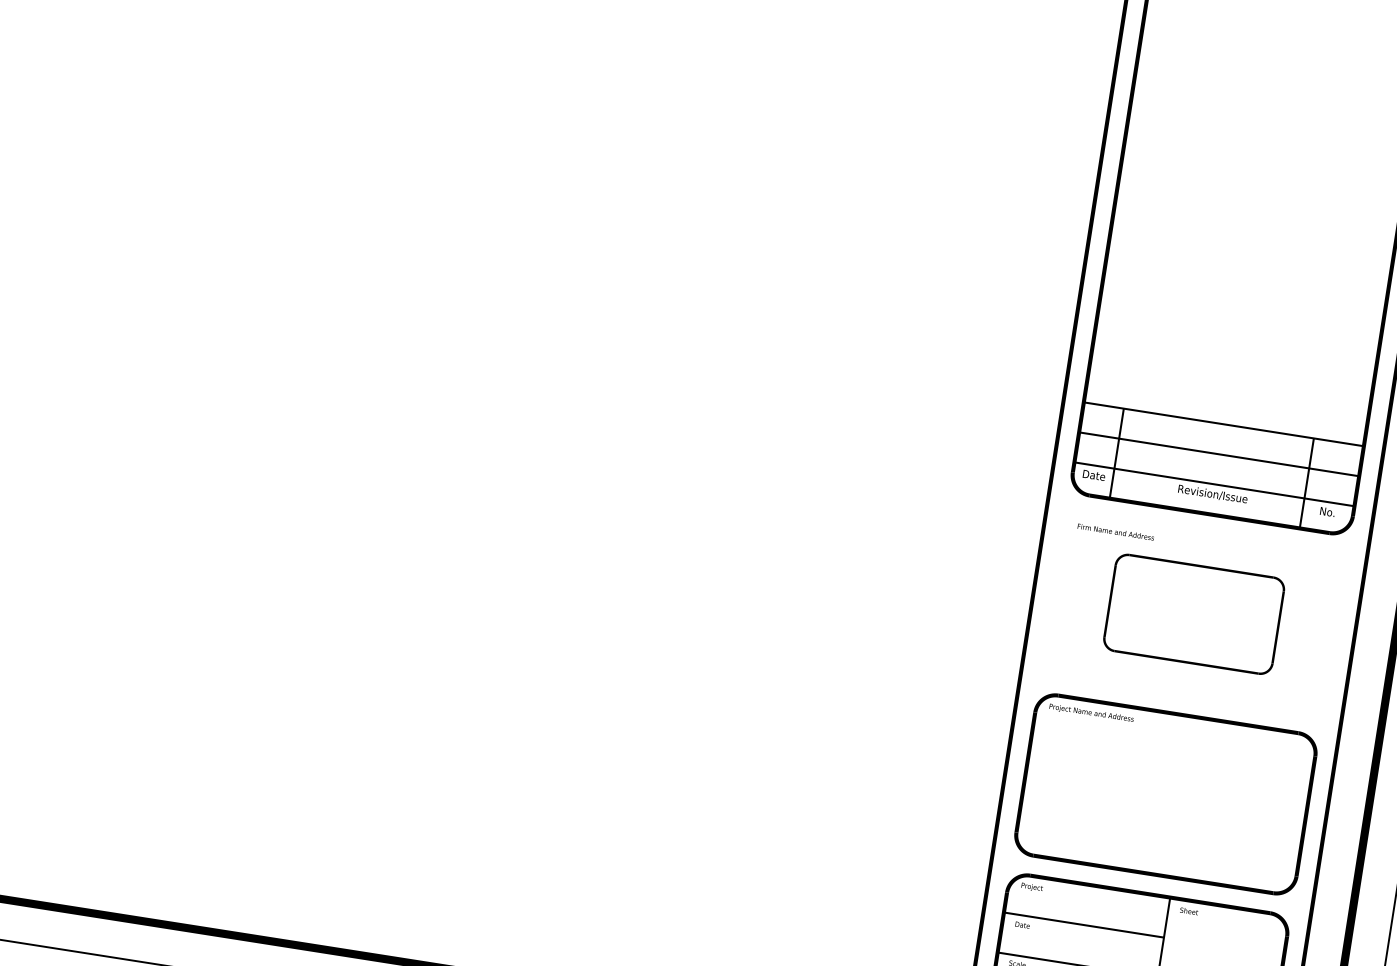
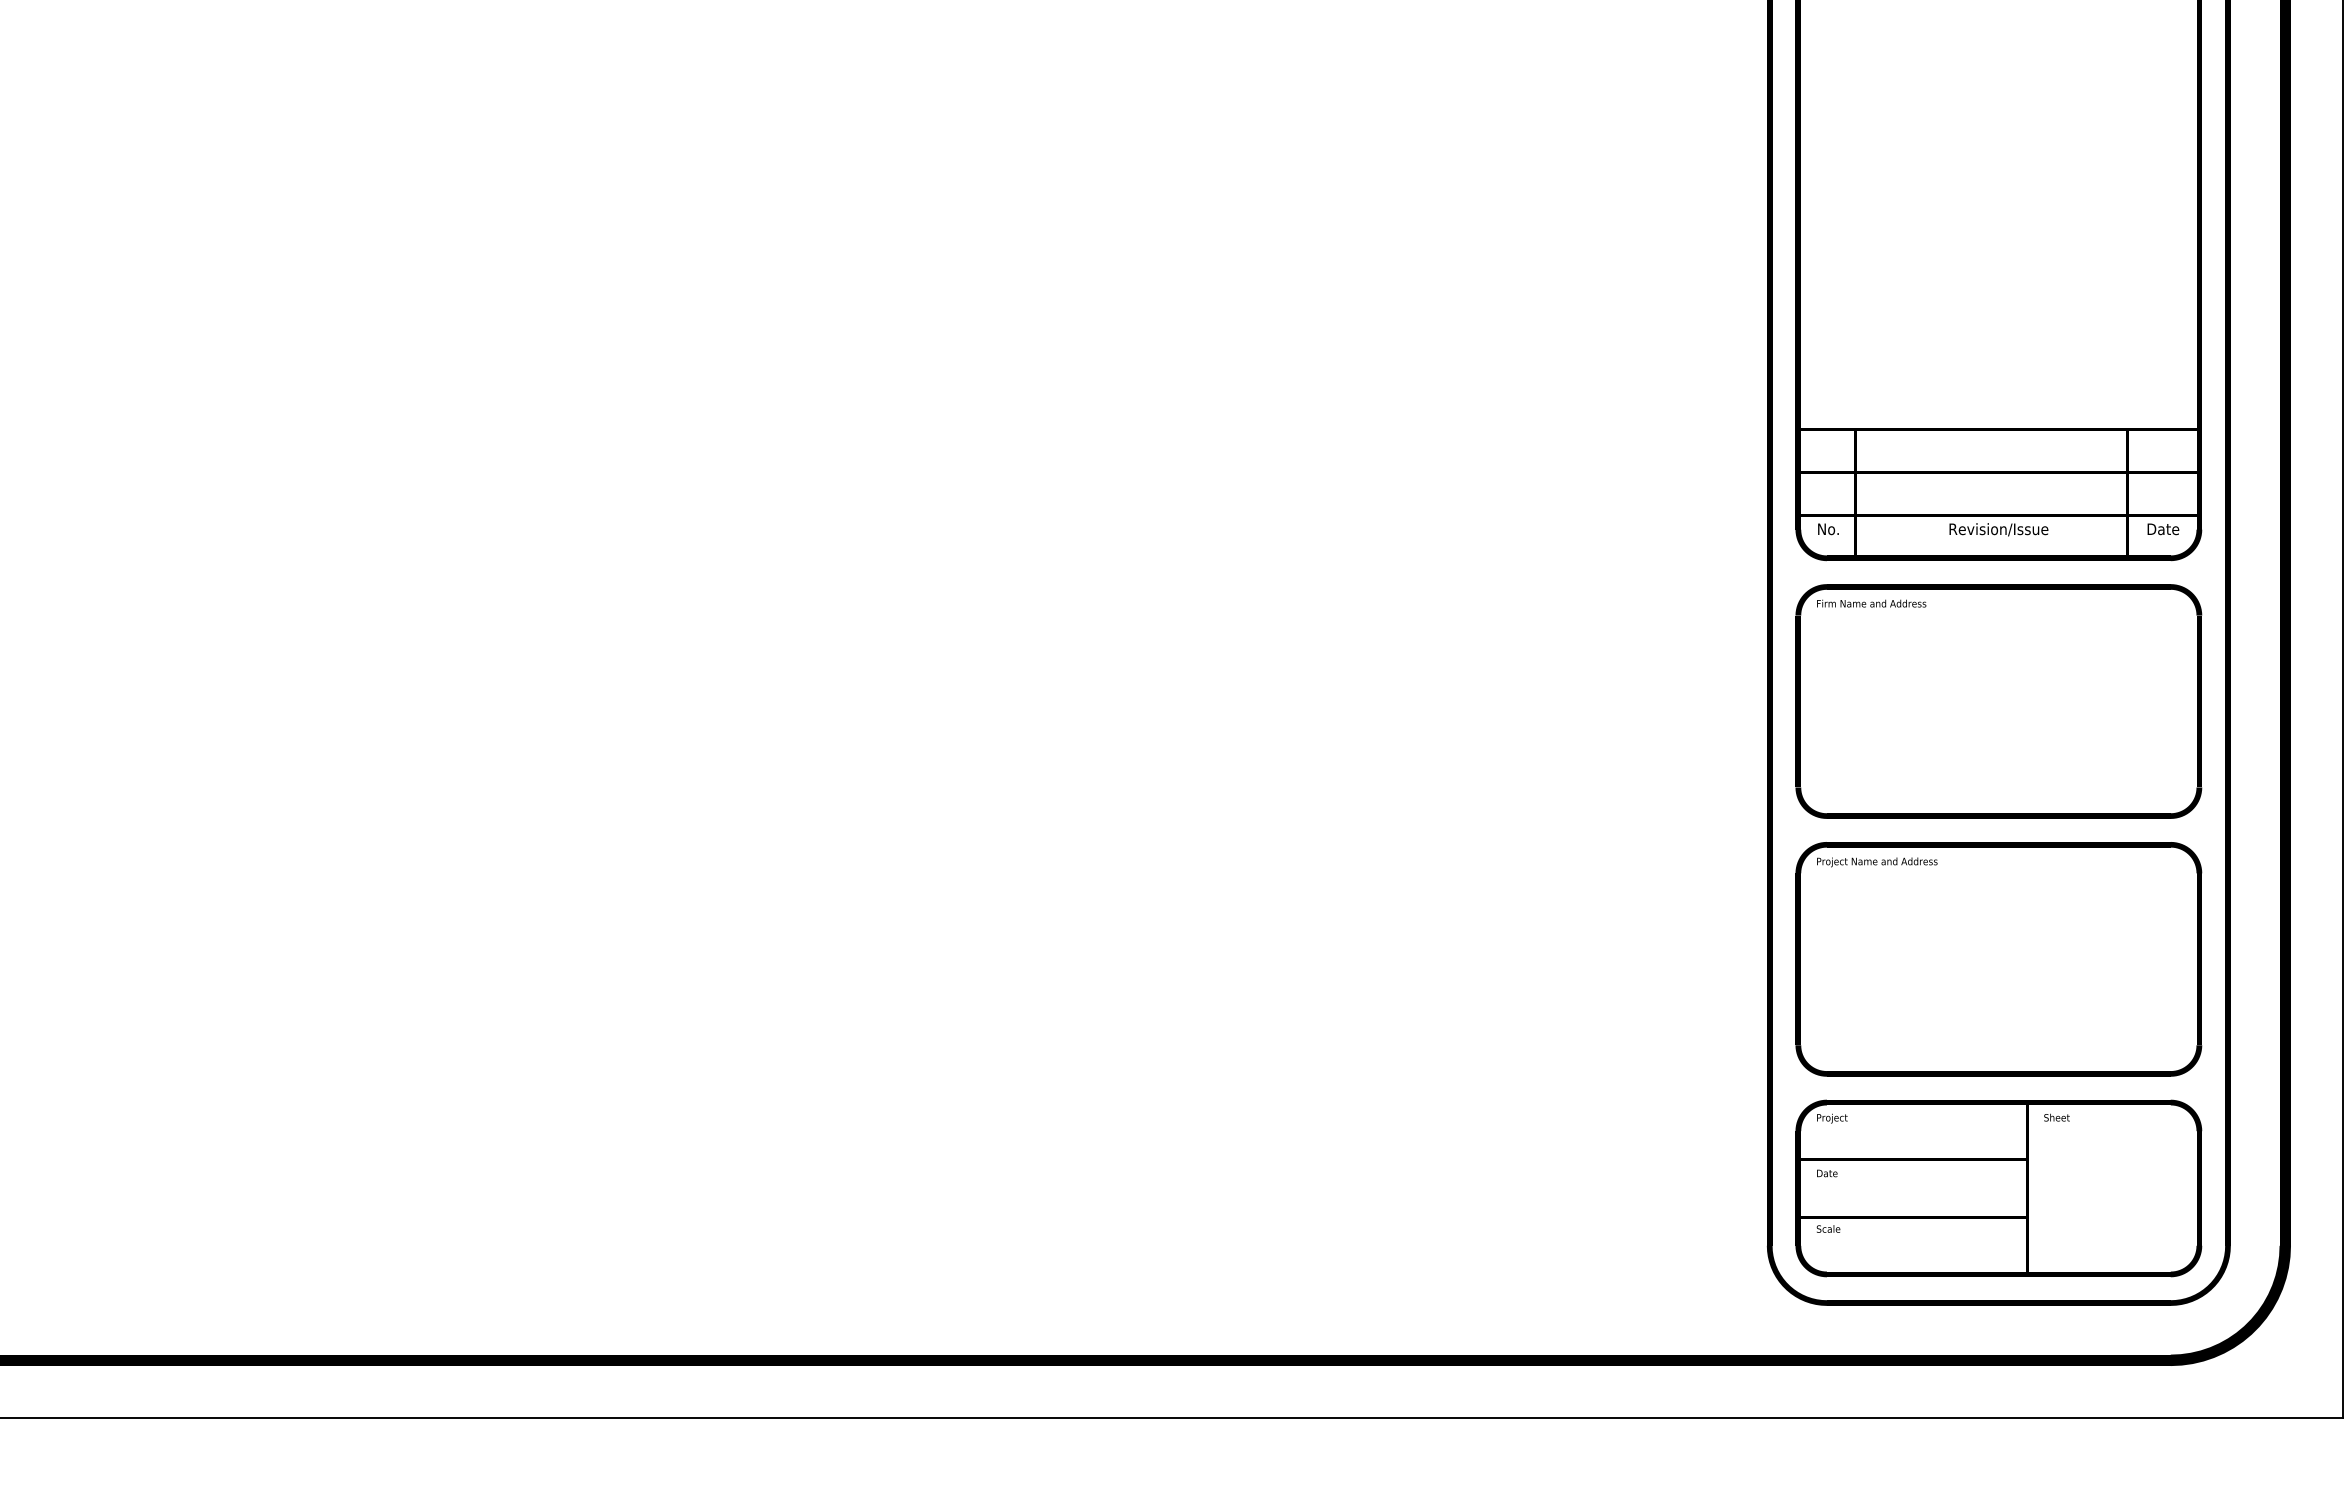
text: (1093, 475) -> (1828, 529), Date -> No.
text: (1327, 512) -> (2163, 529), No. -> Date
part: (1193, 614) -> (1998, 701), size x1.67

